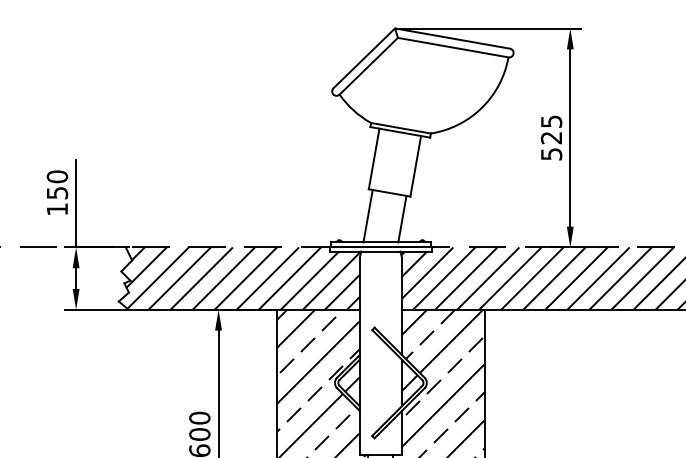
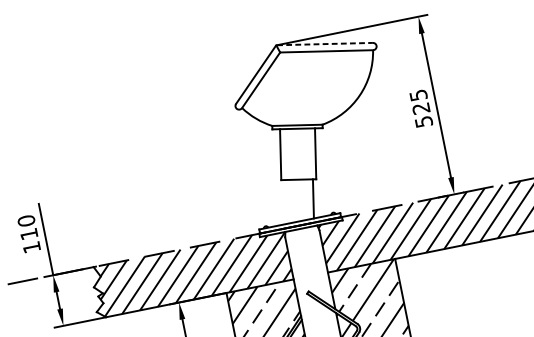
line: (453, 38) -> (325, 43), solid -> dashed
text: (57, 193) -> (29, 234), 150 -> 110
line: (367, 215) -> (284, 201), removed

